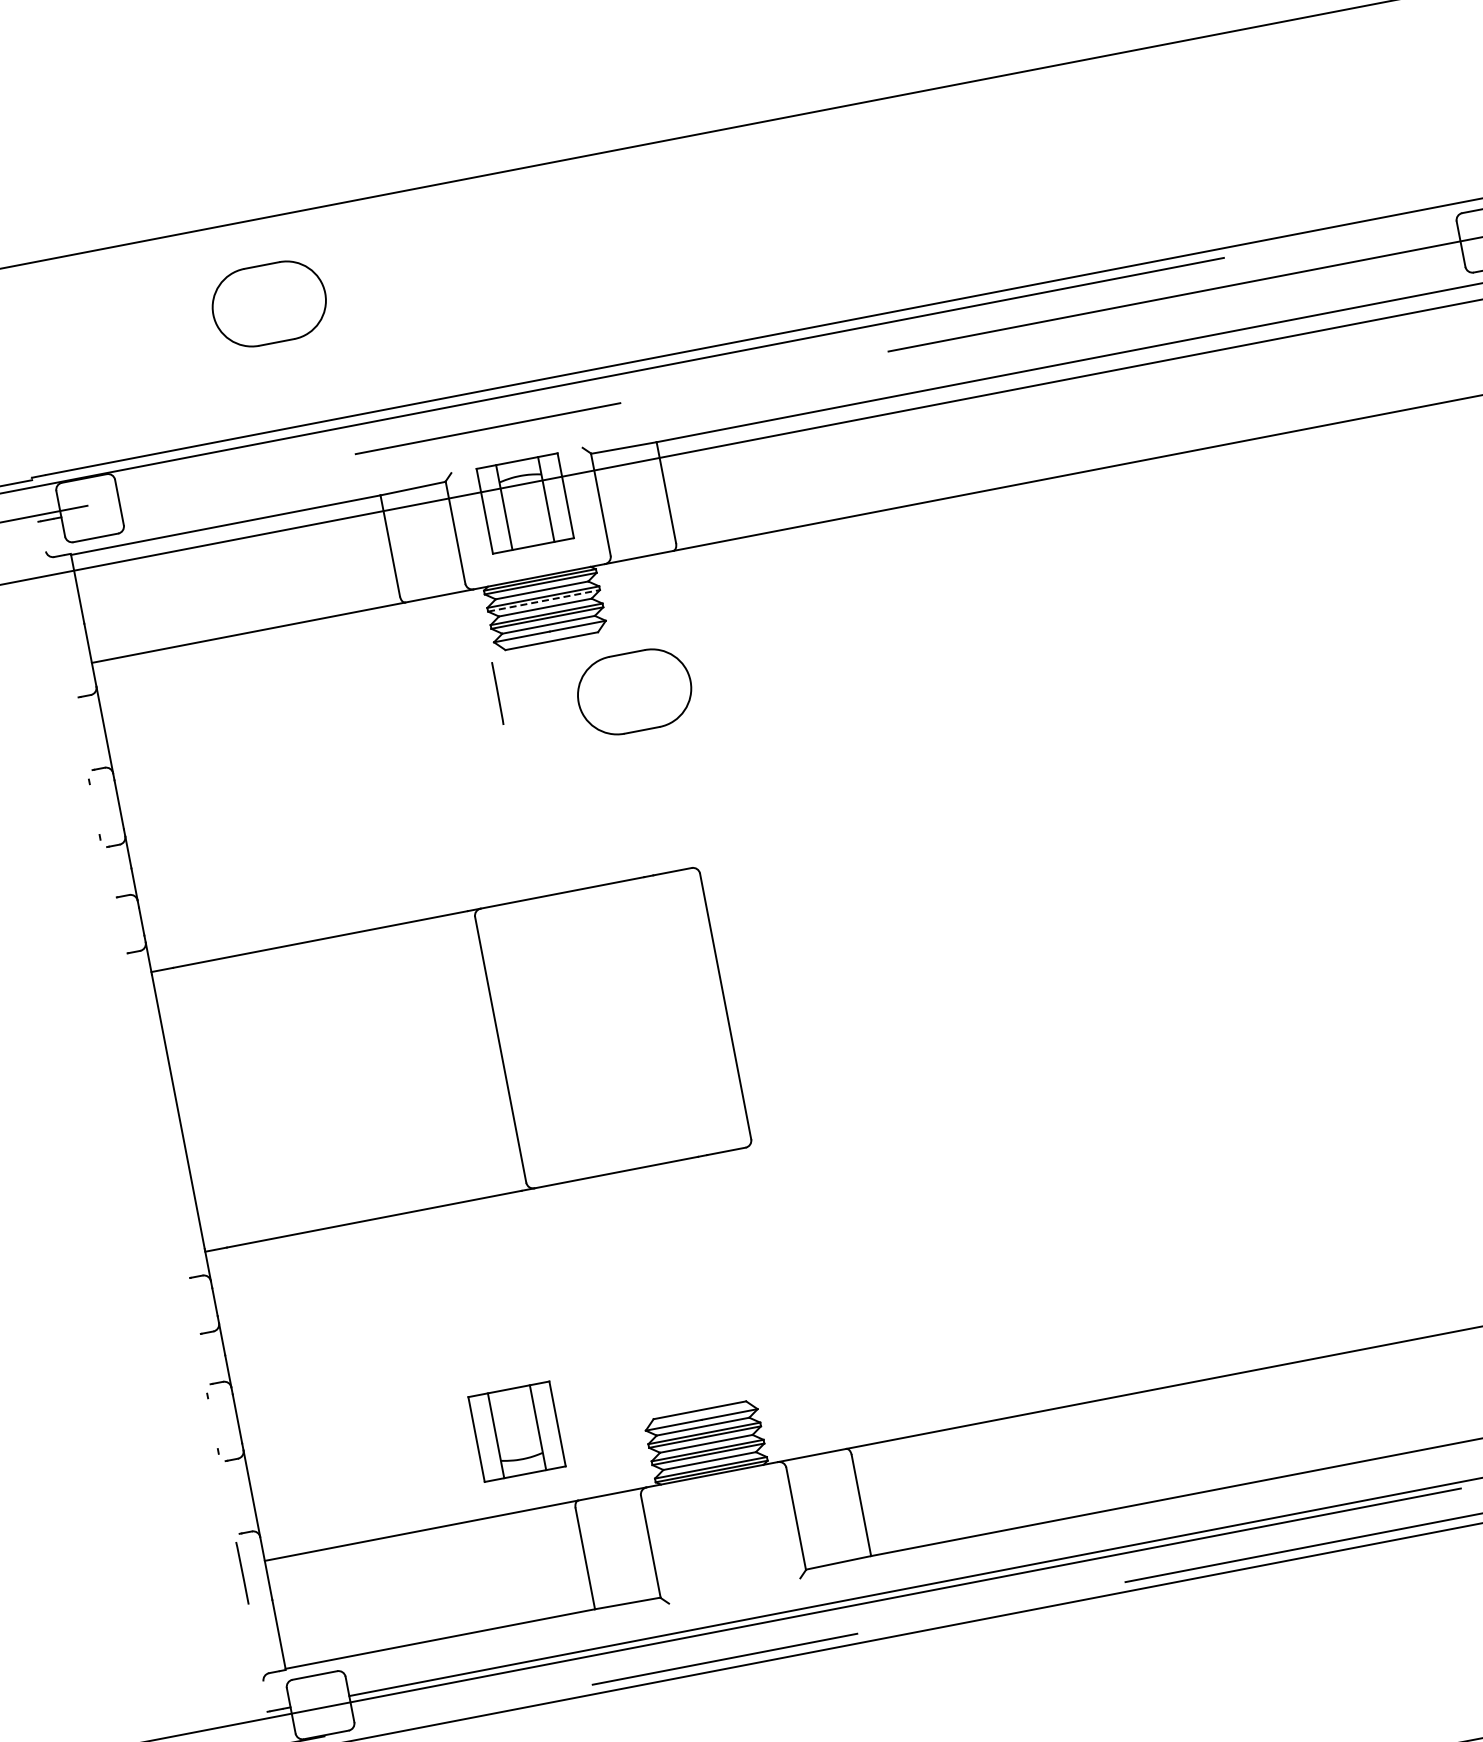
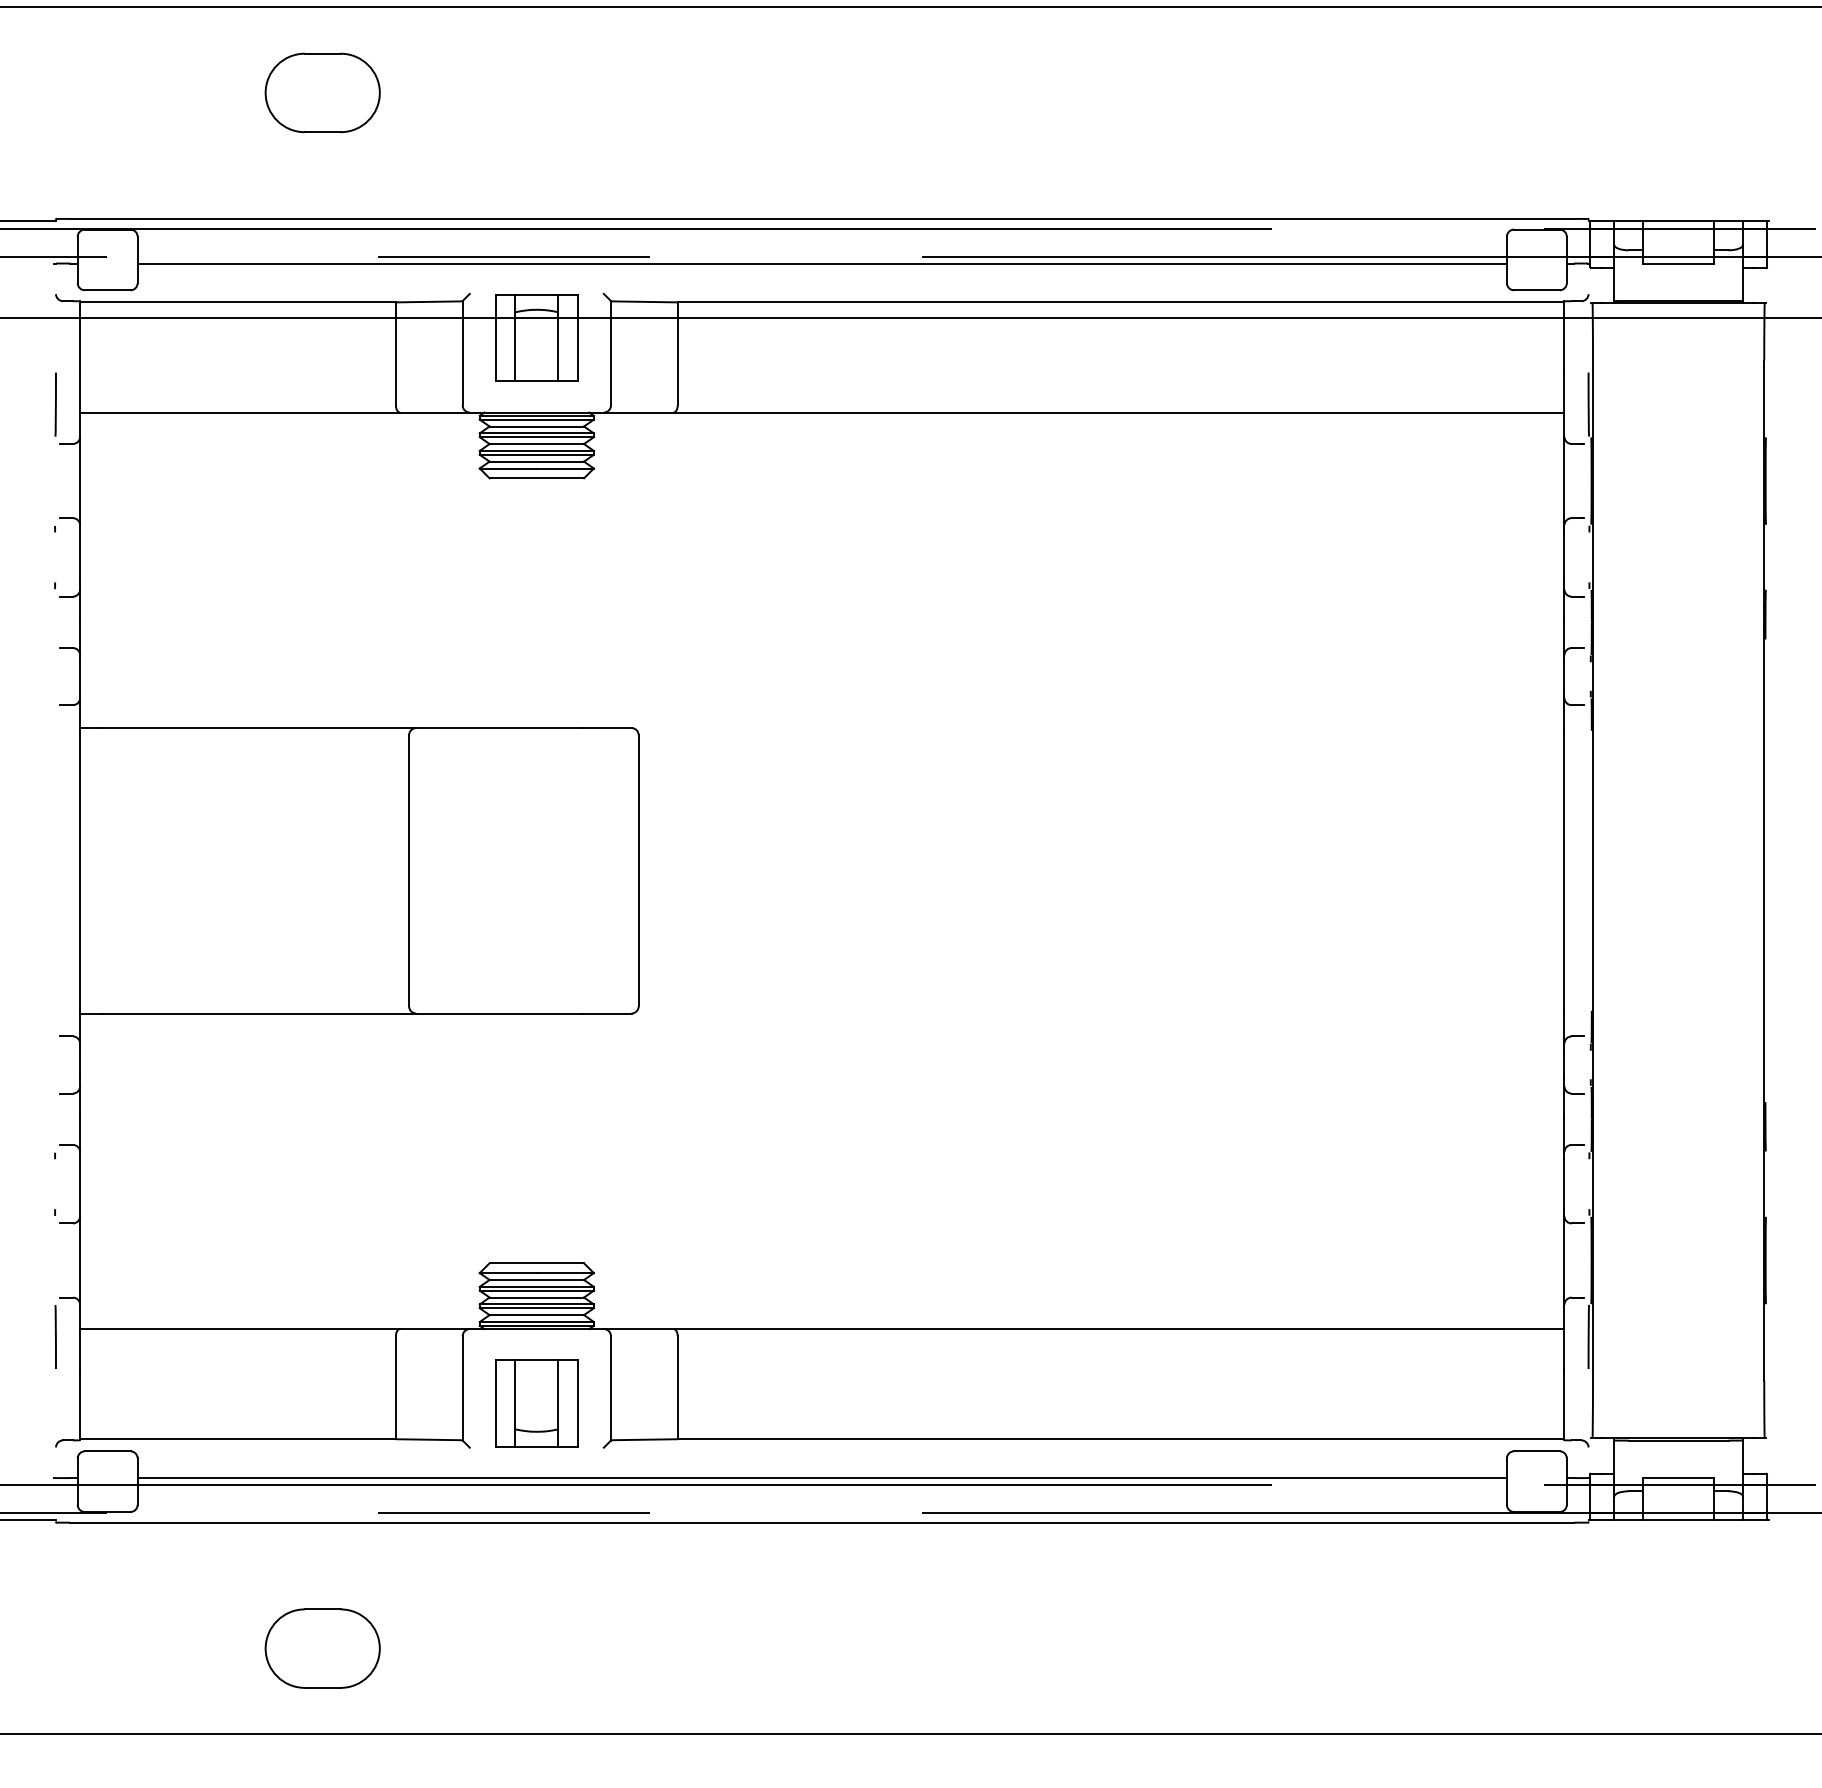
line: (790, 376) -> (821, 263), added
line: (544, 601) -> (537, 437), dashed -> solid
part: (634, 691) -> (608, 543), removed
line: (497, 693) -> (55, 404), moved
part: (516, 1431) -> (536, 1403), moved

